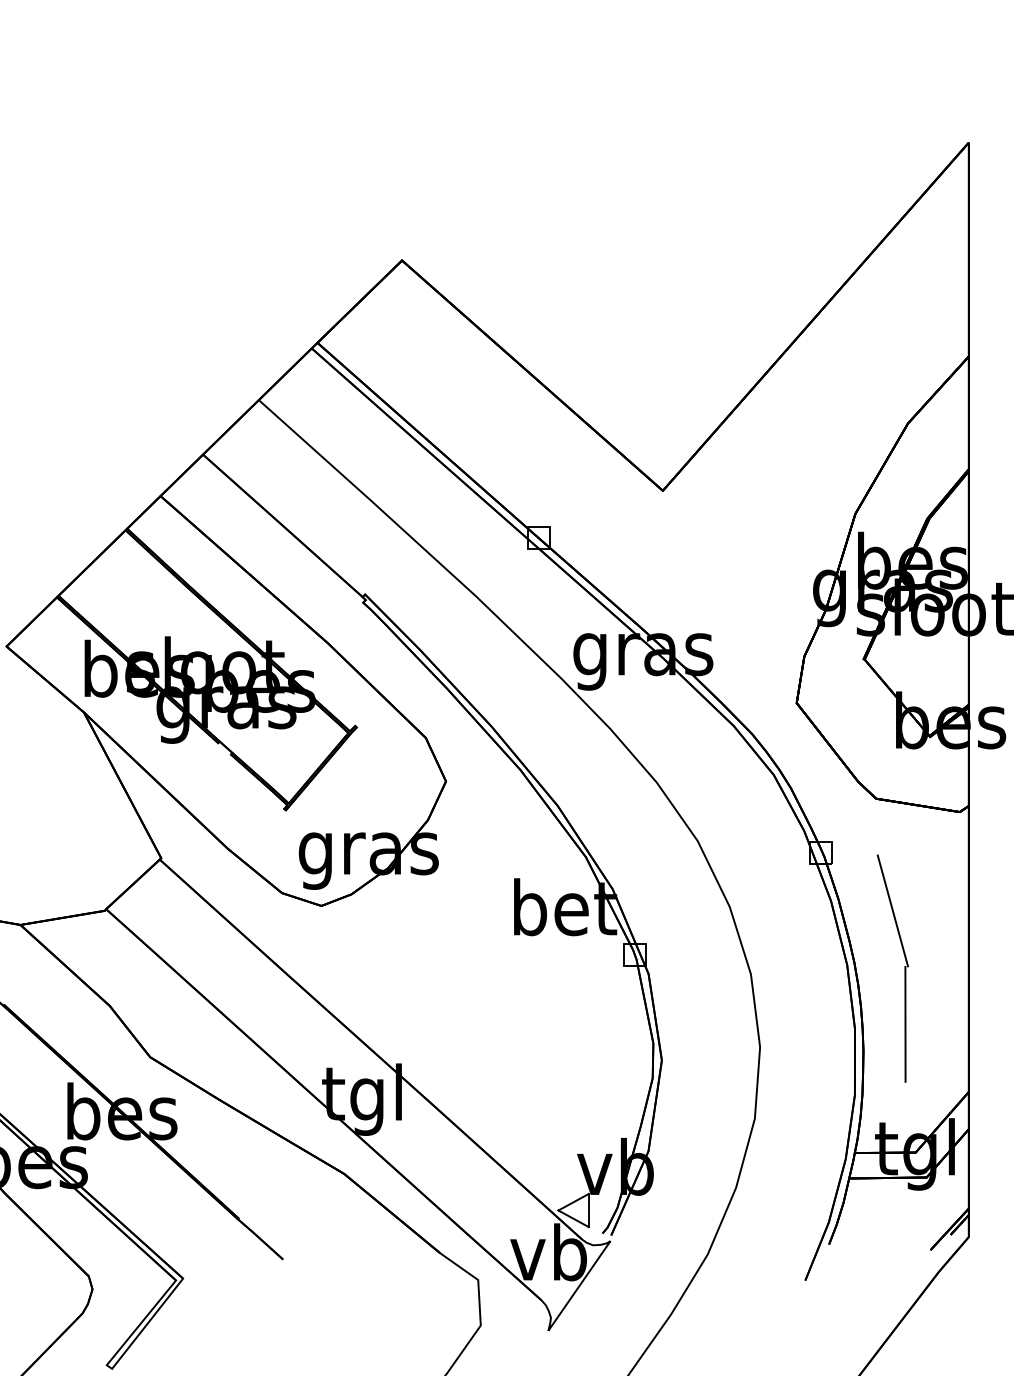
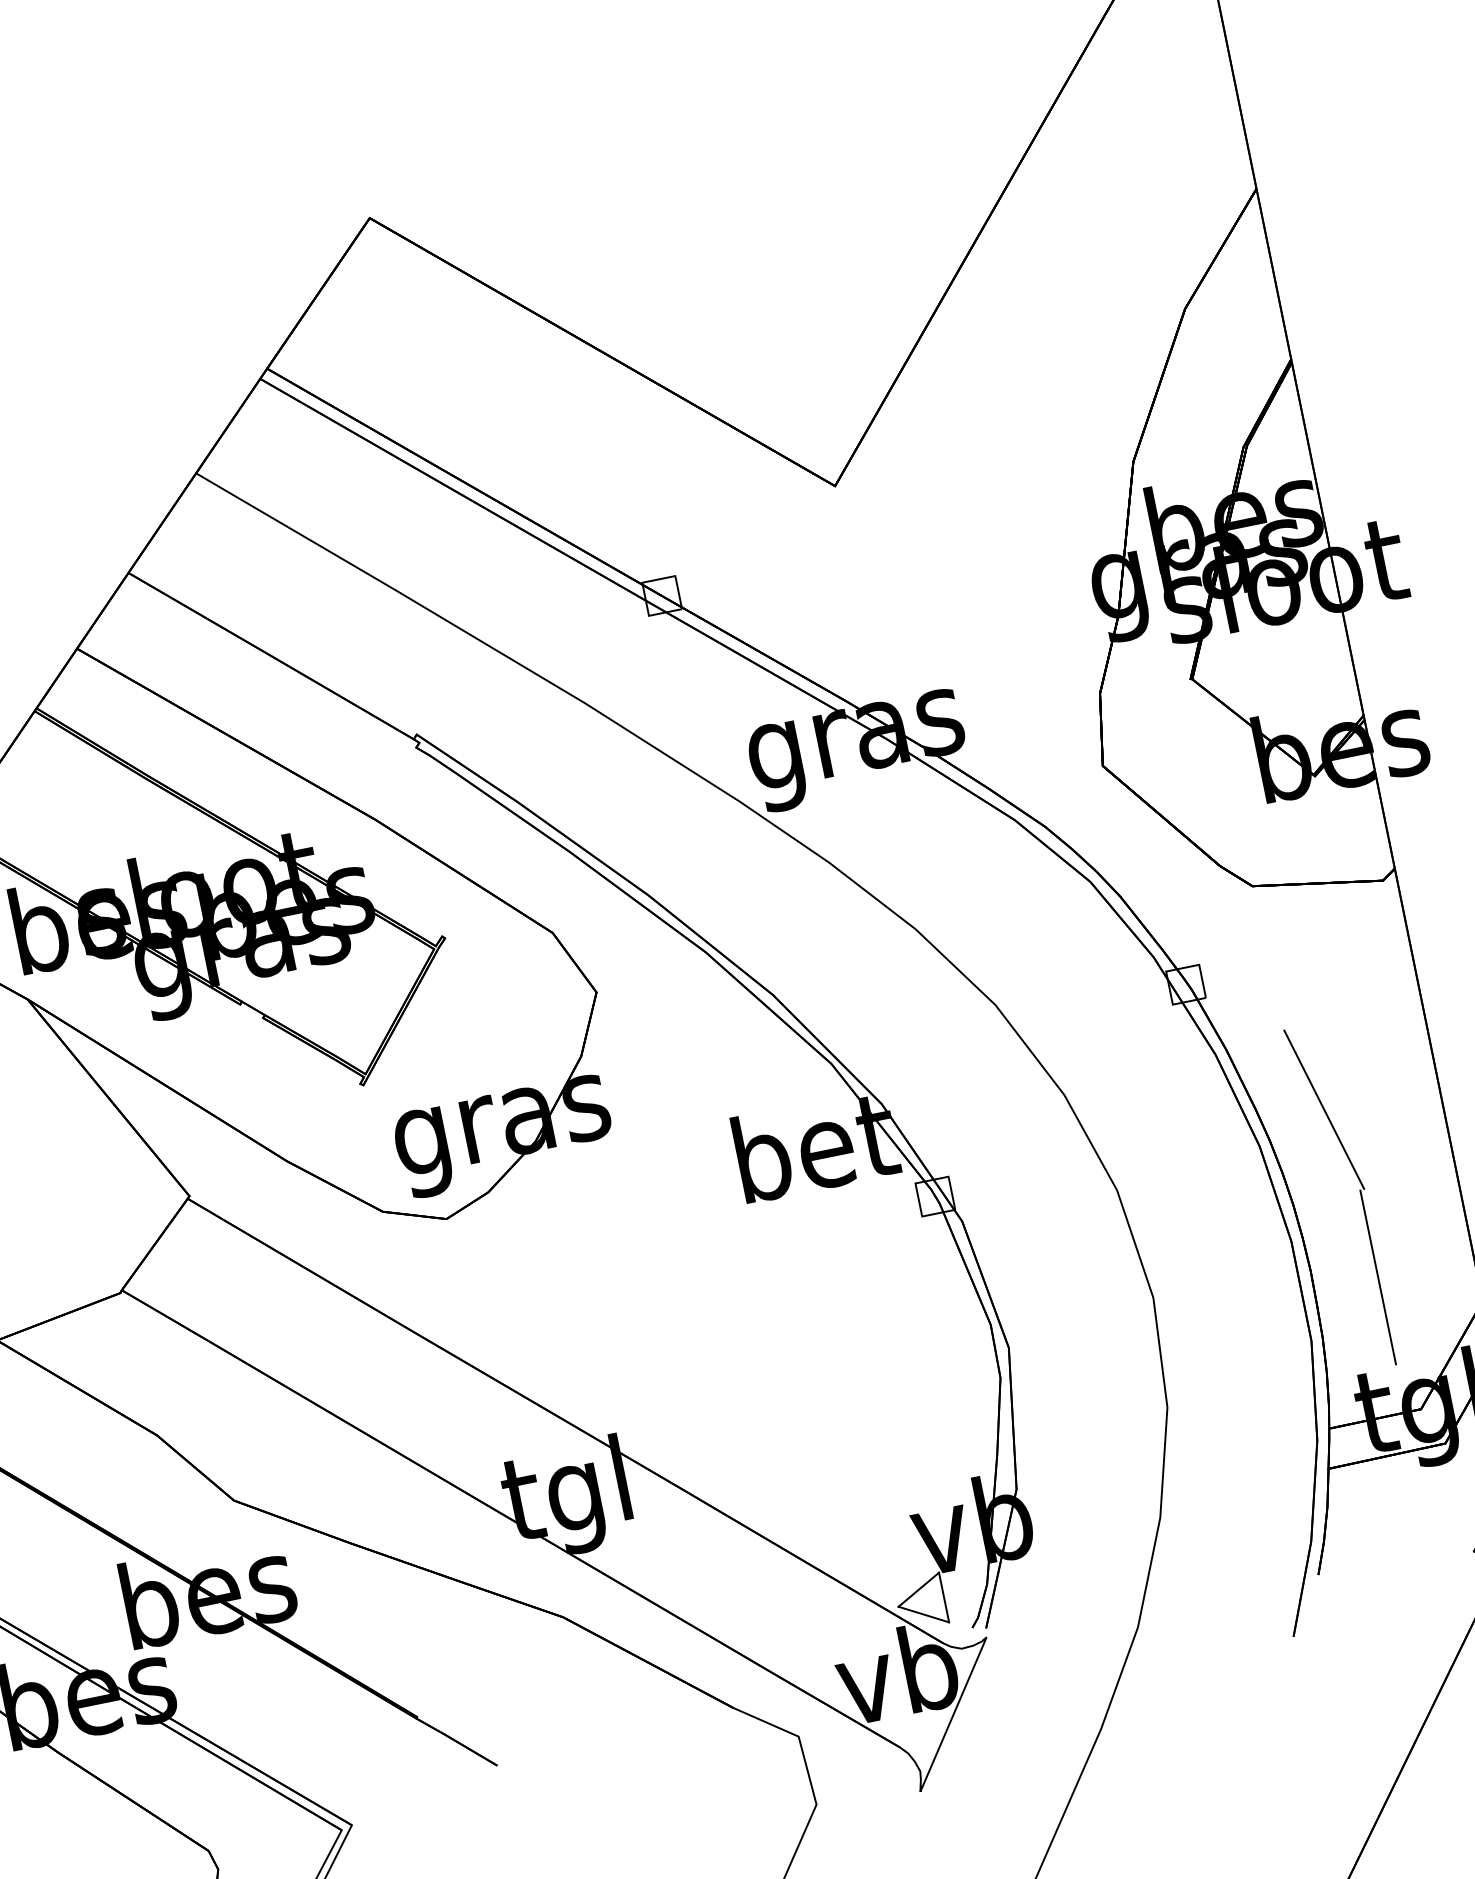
part: (904, 968) -> (1359, 1193), moved

